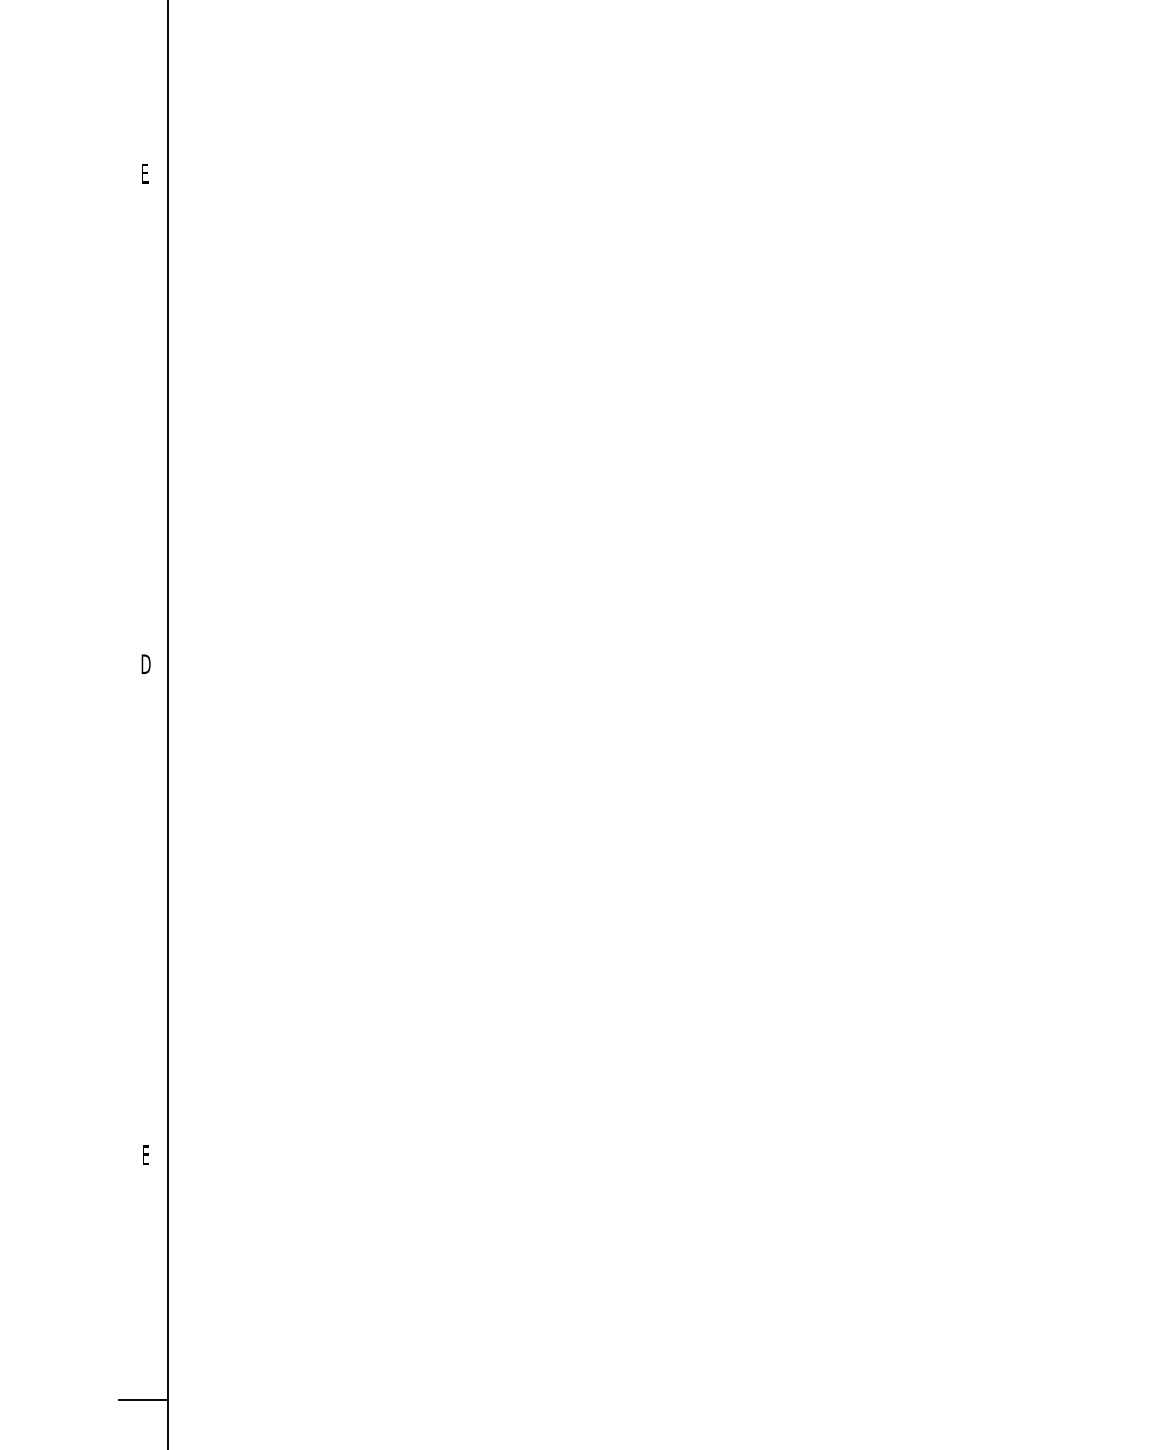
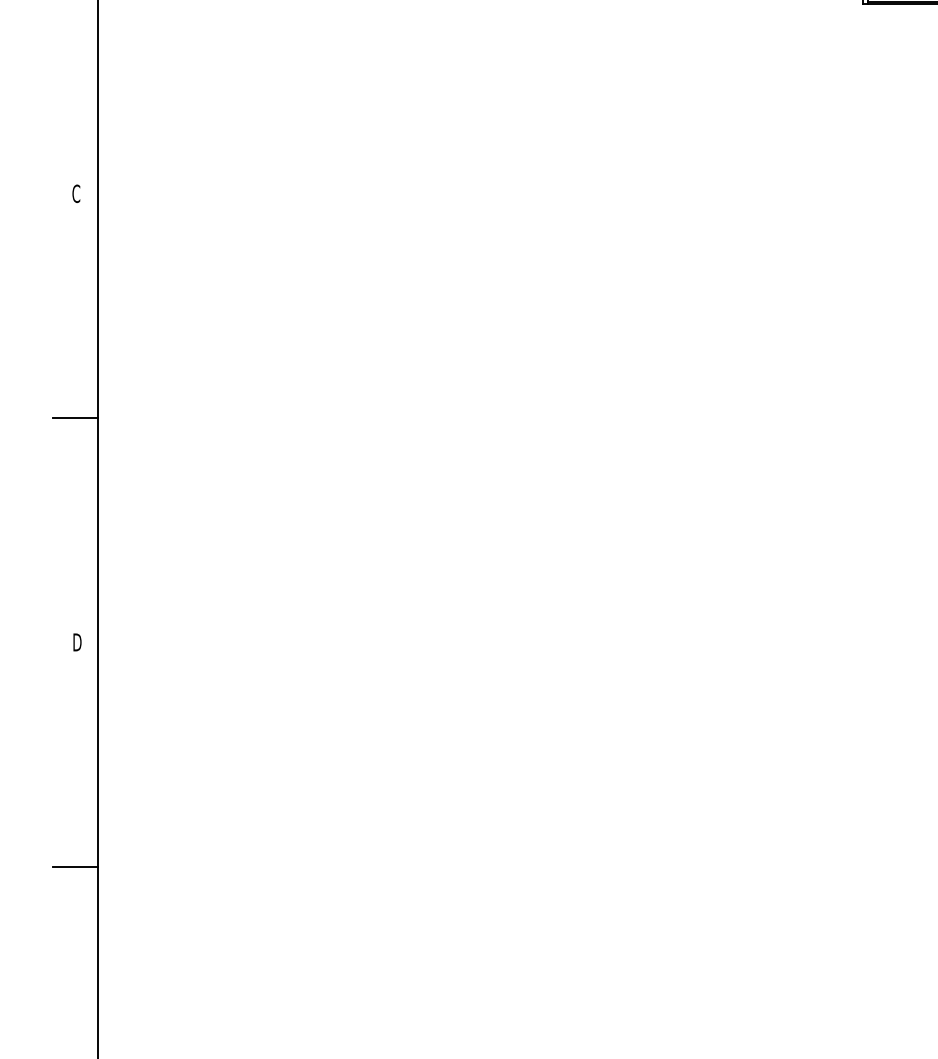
text: (144, 173) -> (75, 193), E -> C
line: (143, 419) -> (75, 418), added
line: (143, 909) -> (75, 866), added

